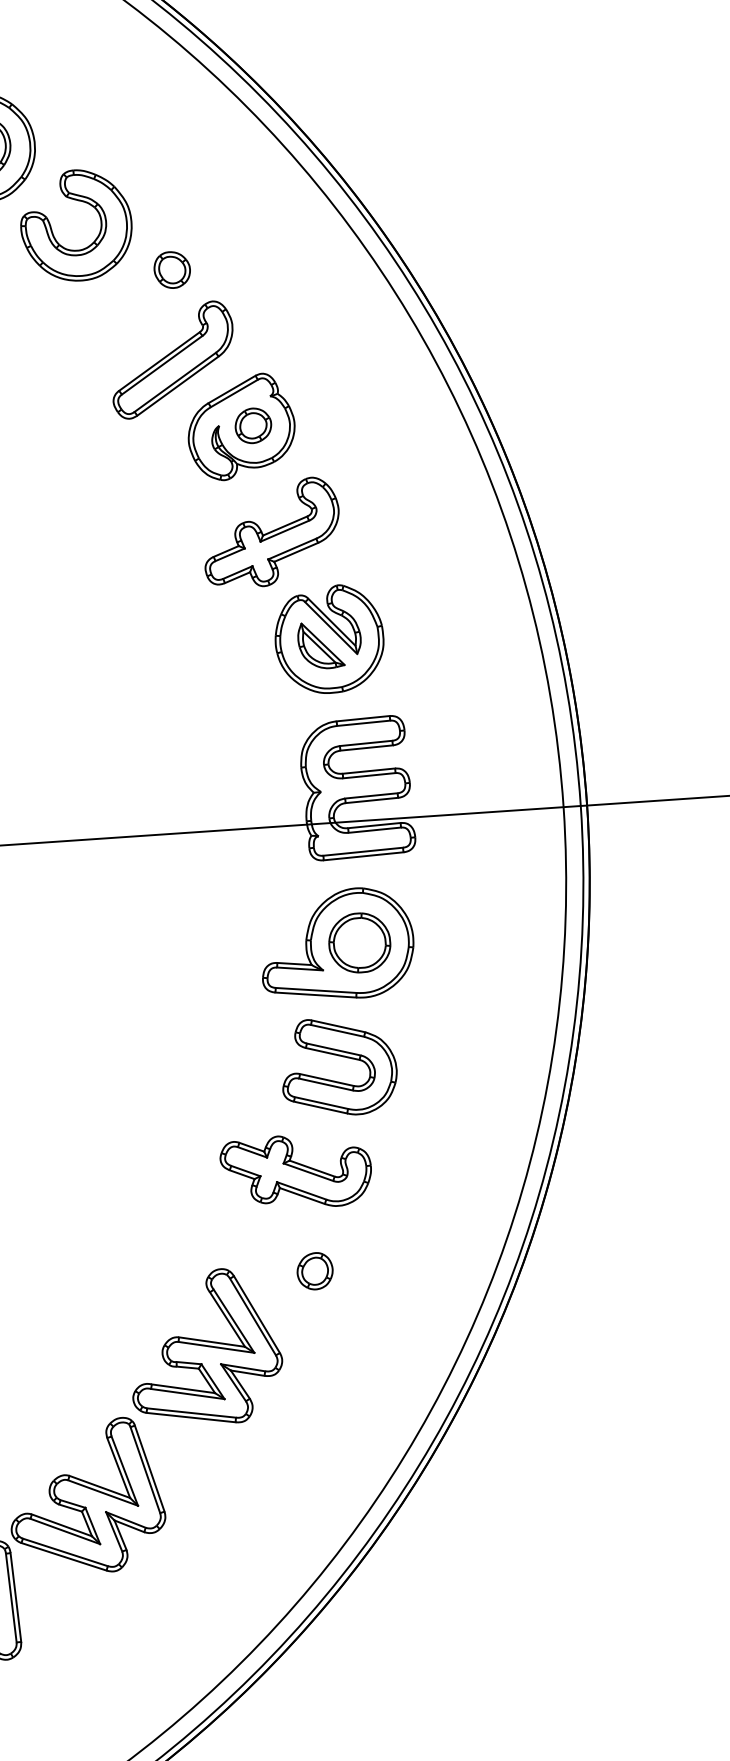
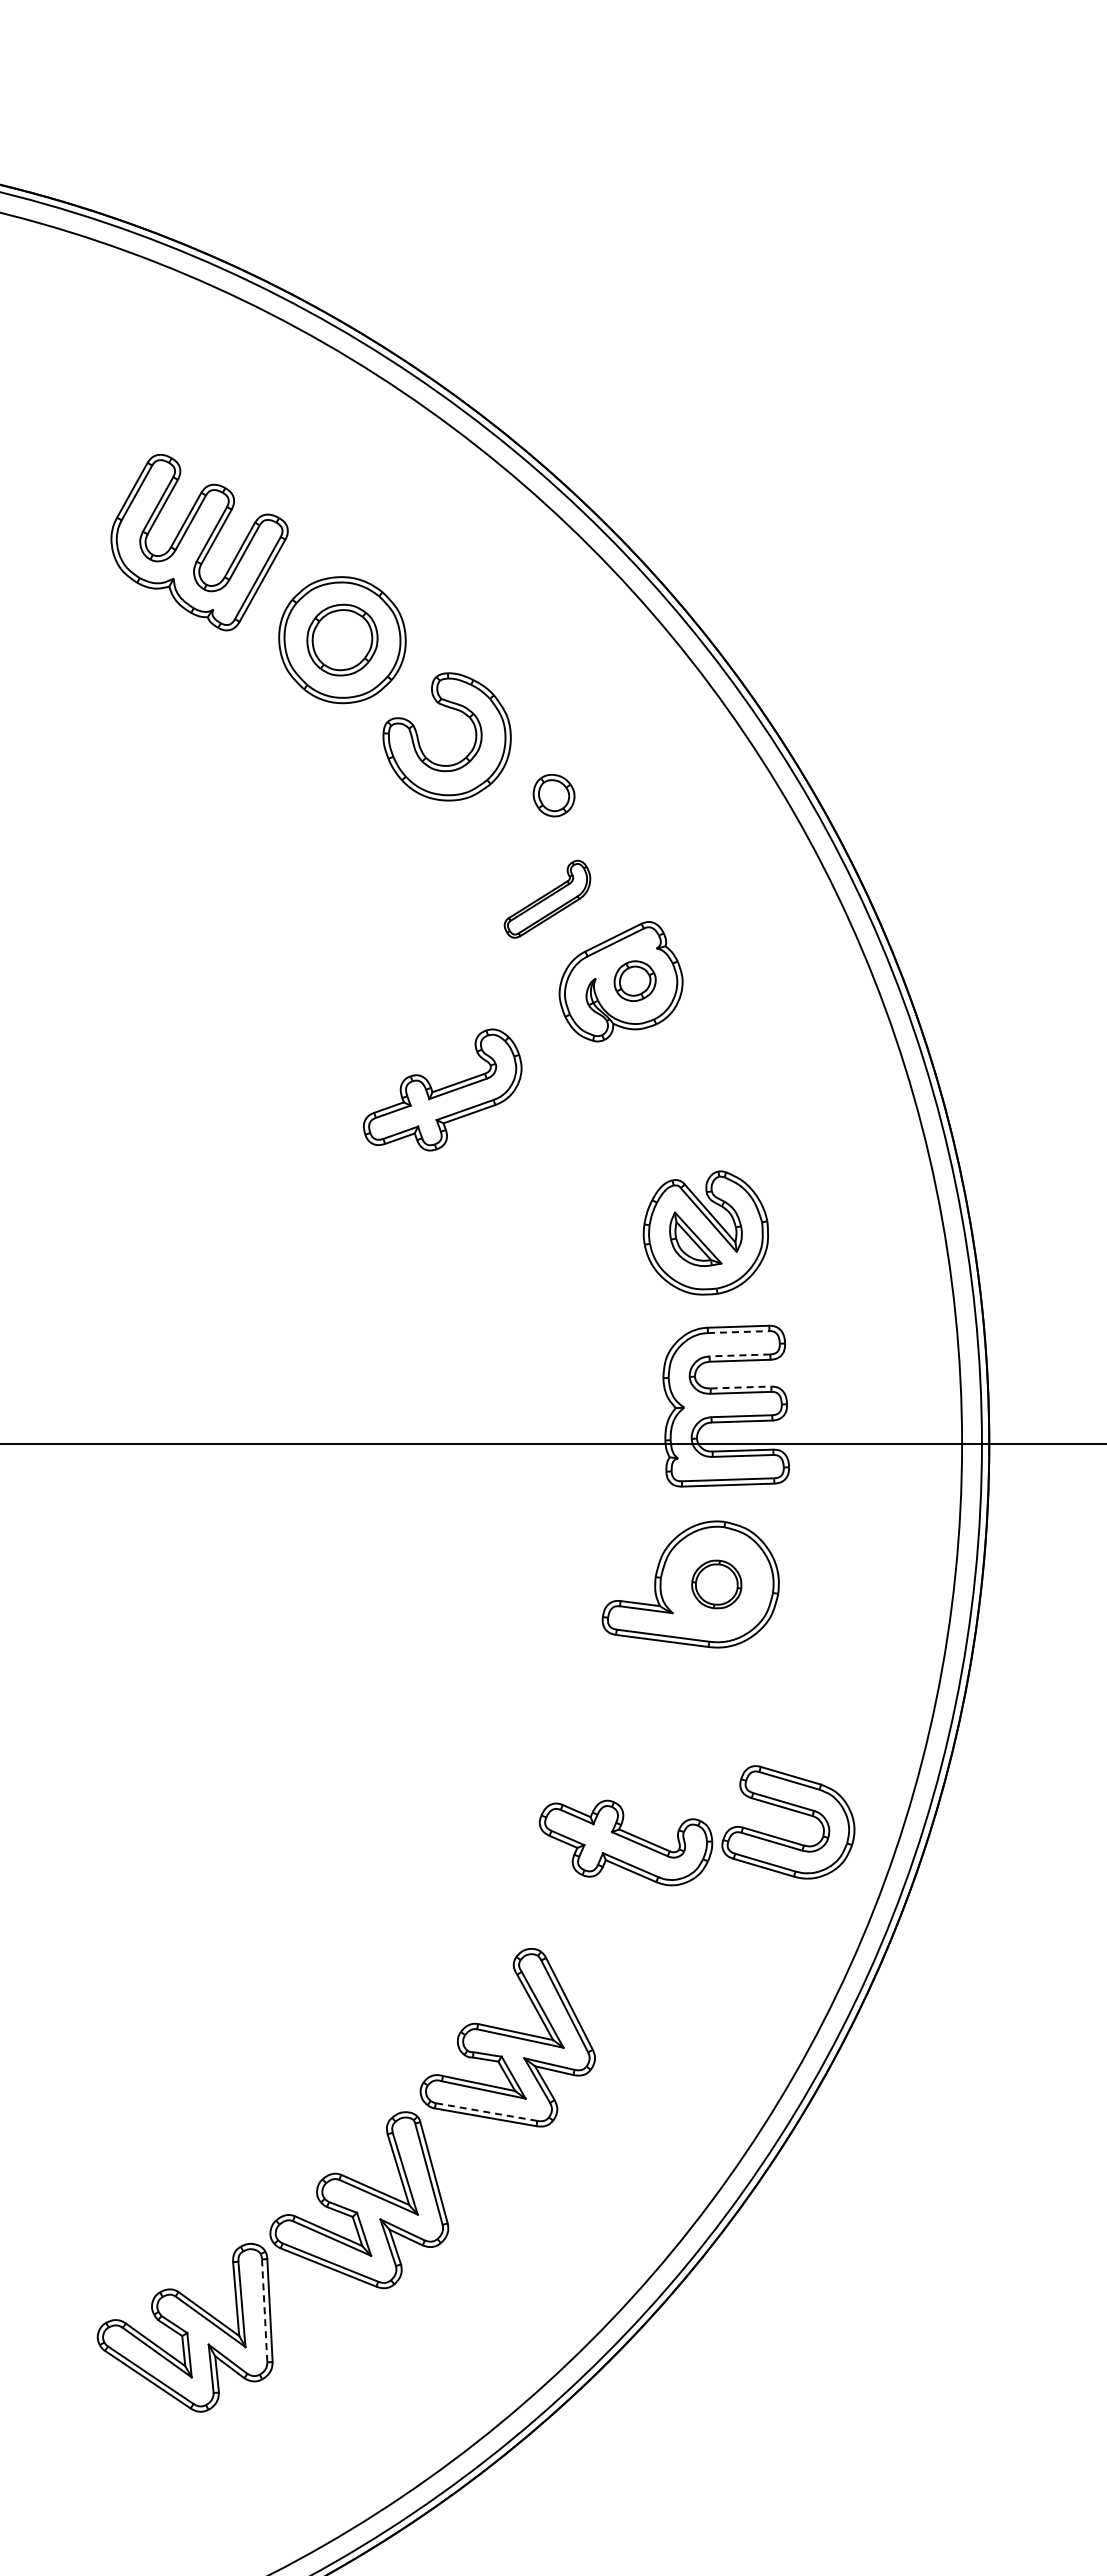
part: (172, 360) -> (547, 899), size x0.6
part: (271, 532) -> (442, 1089), moved
line: (363, 723) -> (738, 1332), solid -> dashed
line: (365, 743) -> (739, 1355), solid -> dashed
line: (369, 771) -> (741, 1387), solid -> dashed
part: (359, 942) -> (716, 1584), size x0.7
part: (341, 1057) -> (792, 1811), moved
part: (314, 1271) -> (639, 1958), removed
line: (191, 1413) -> (486, 2112), solid -> dashed
line: (11, 1598) -> (264, 2311), solid -> dashed

